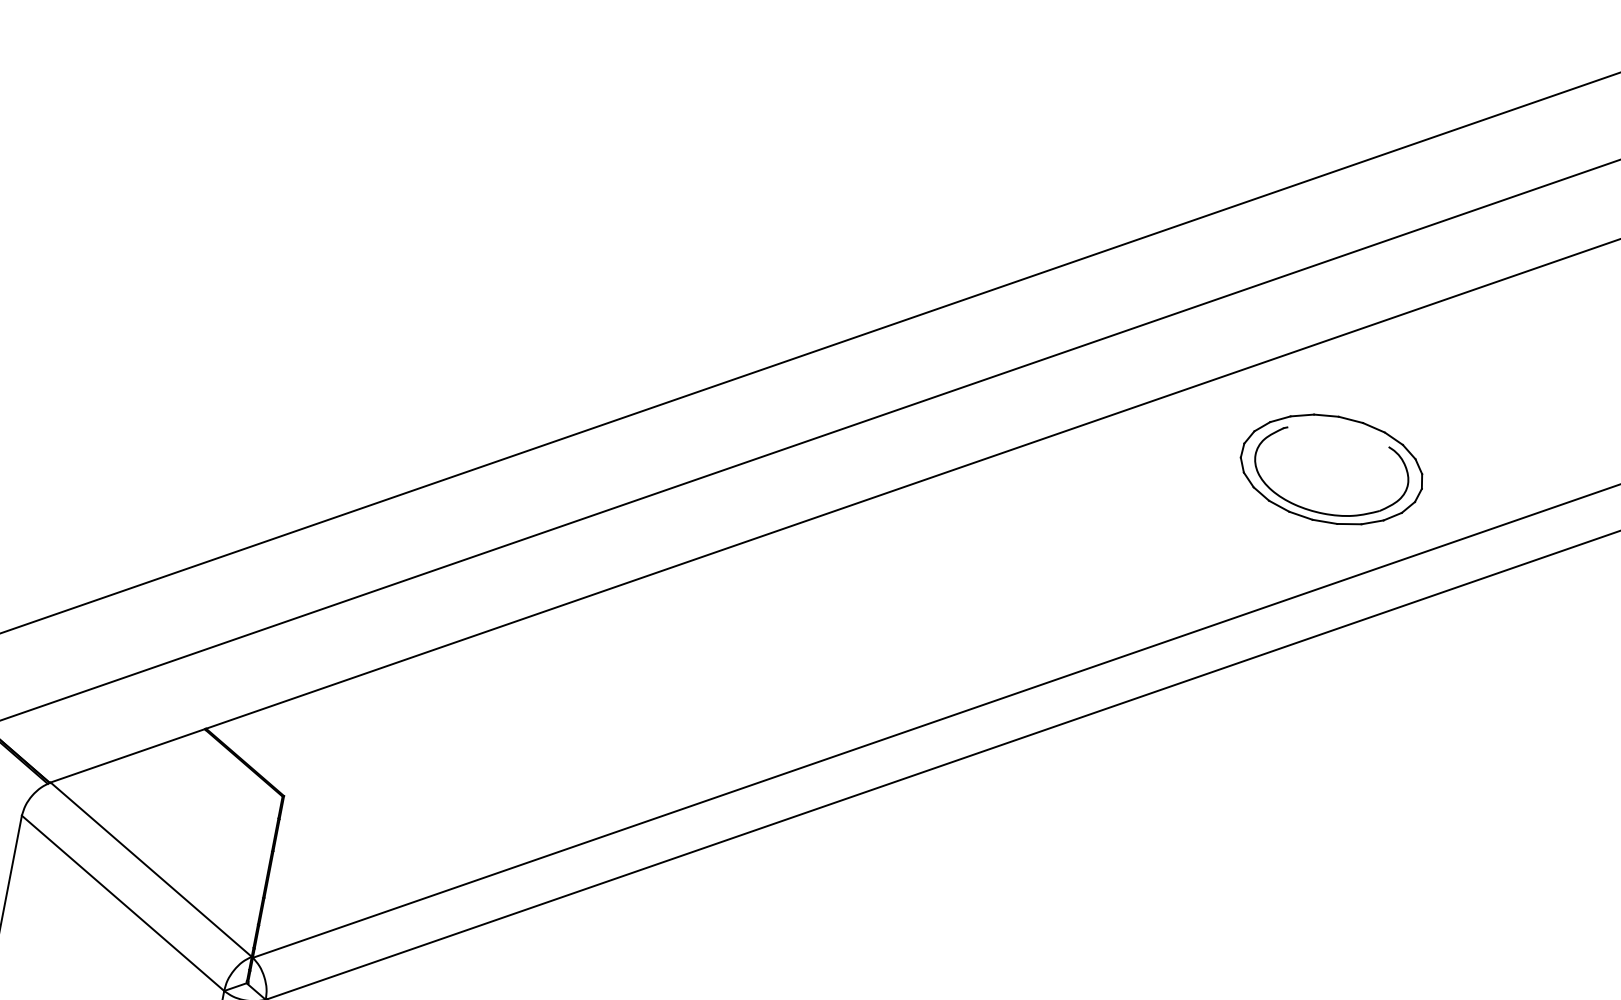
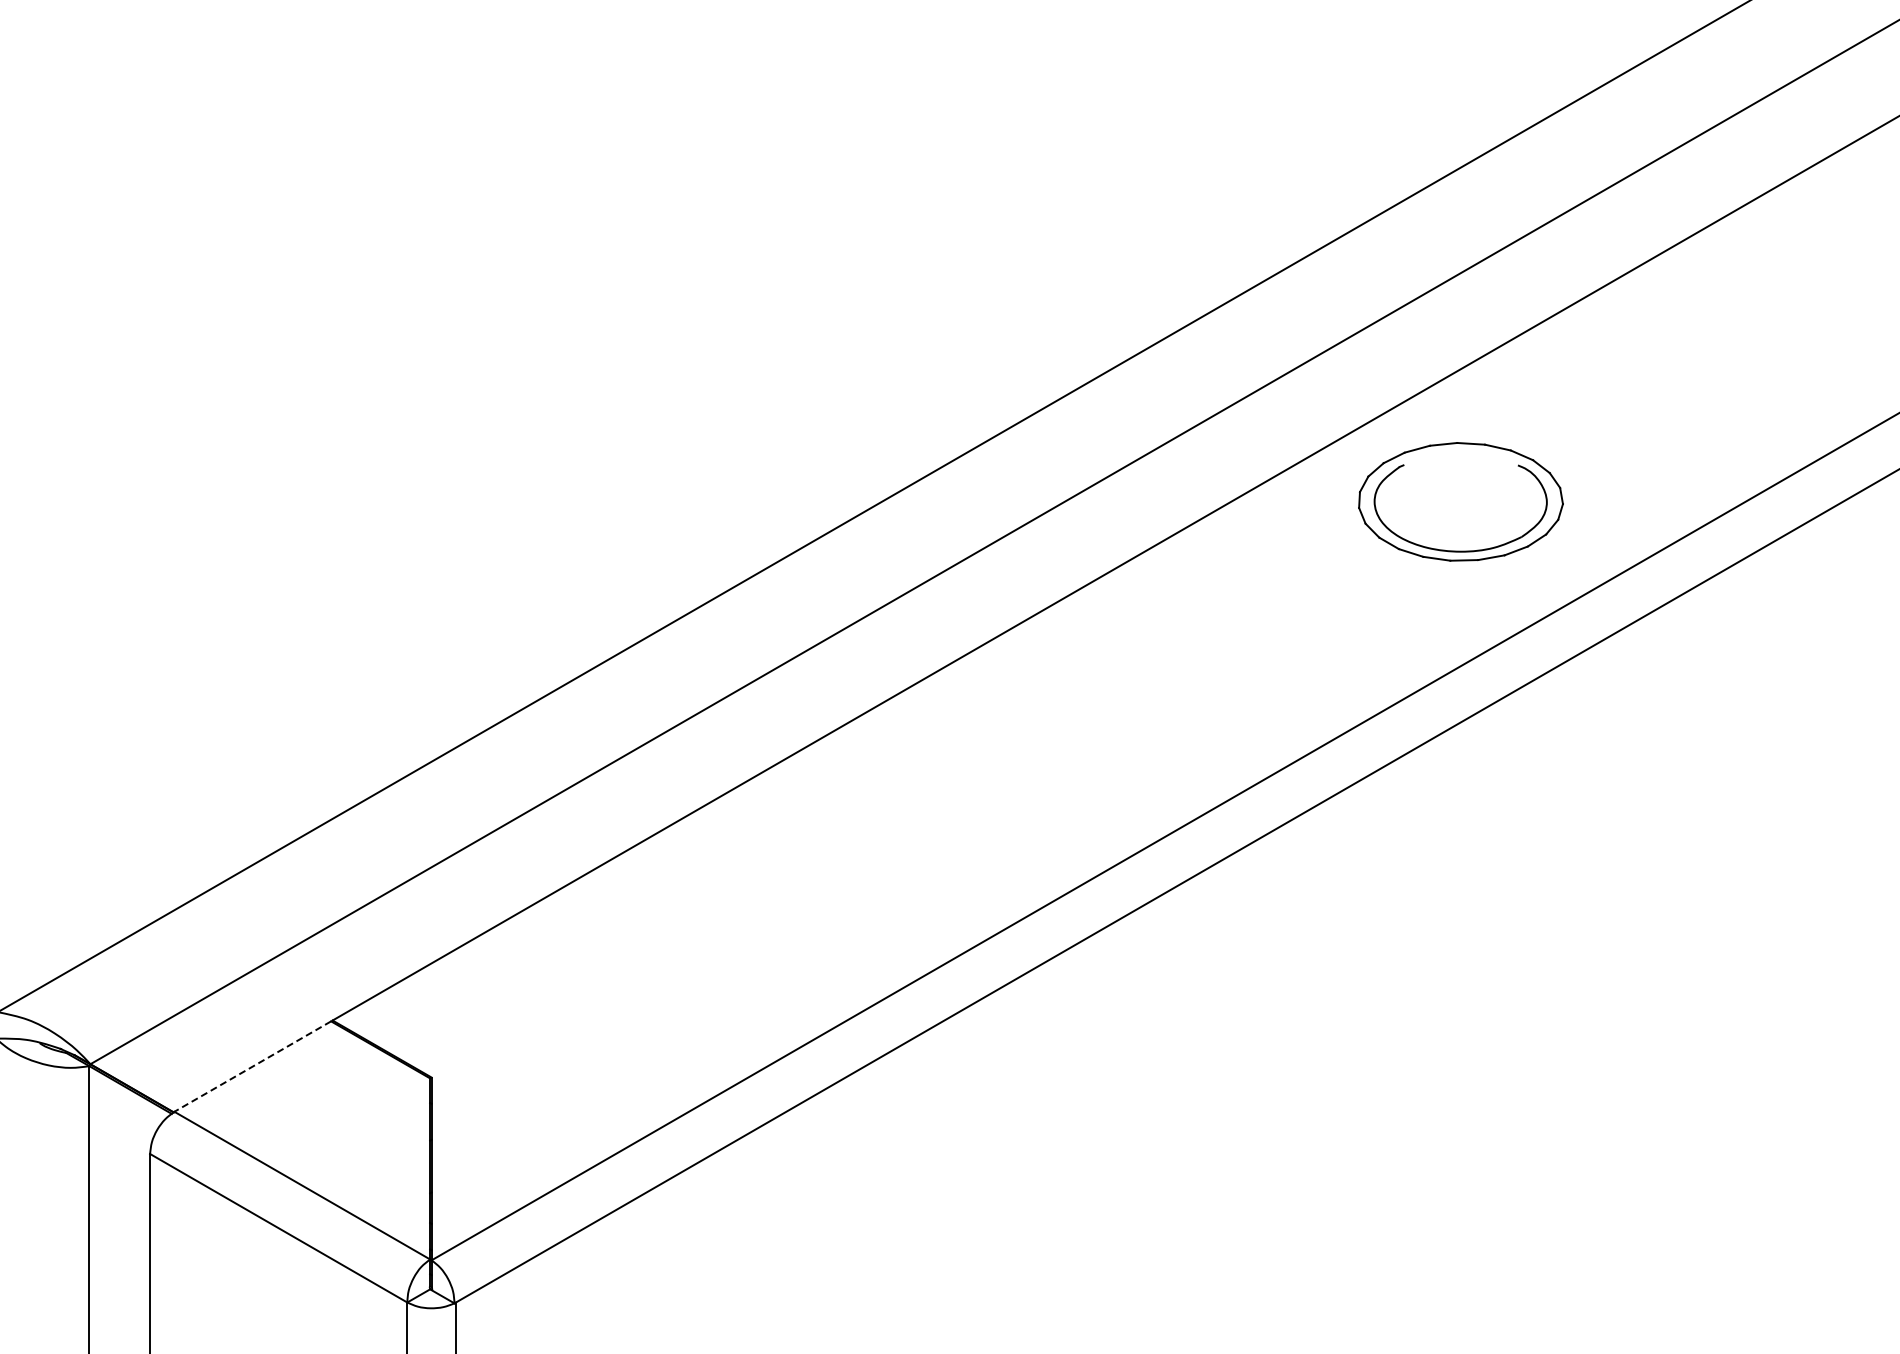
part: (1331, 469) -> (1460, 501), moved
line: (127, 755) -> (252, 1066), solid -> dashed

